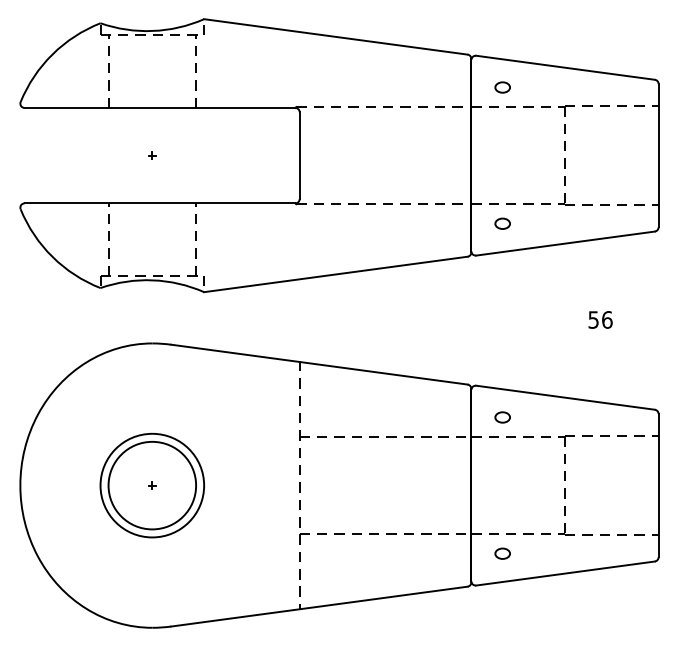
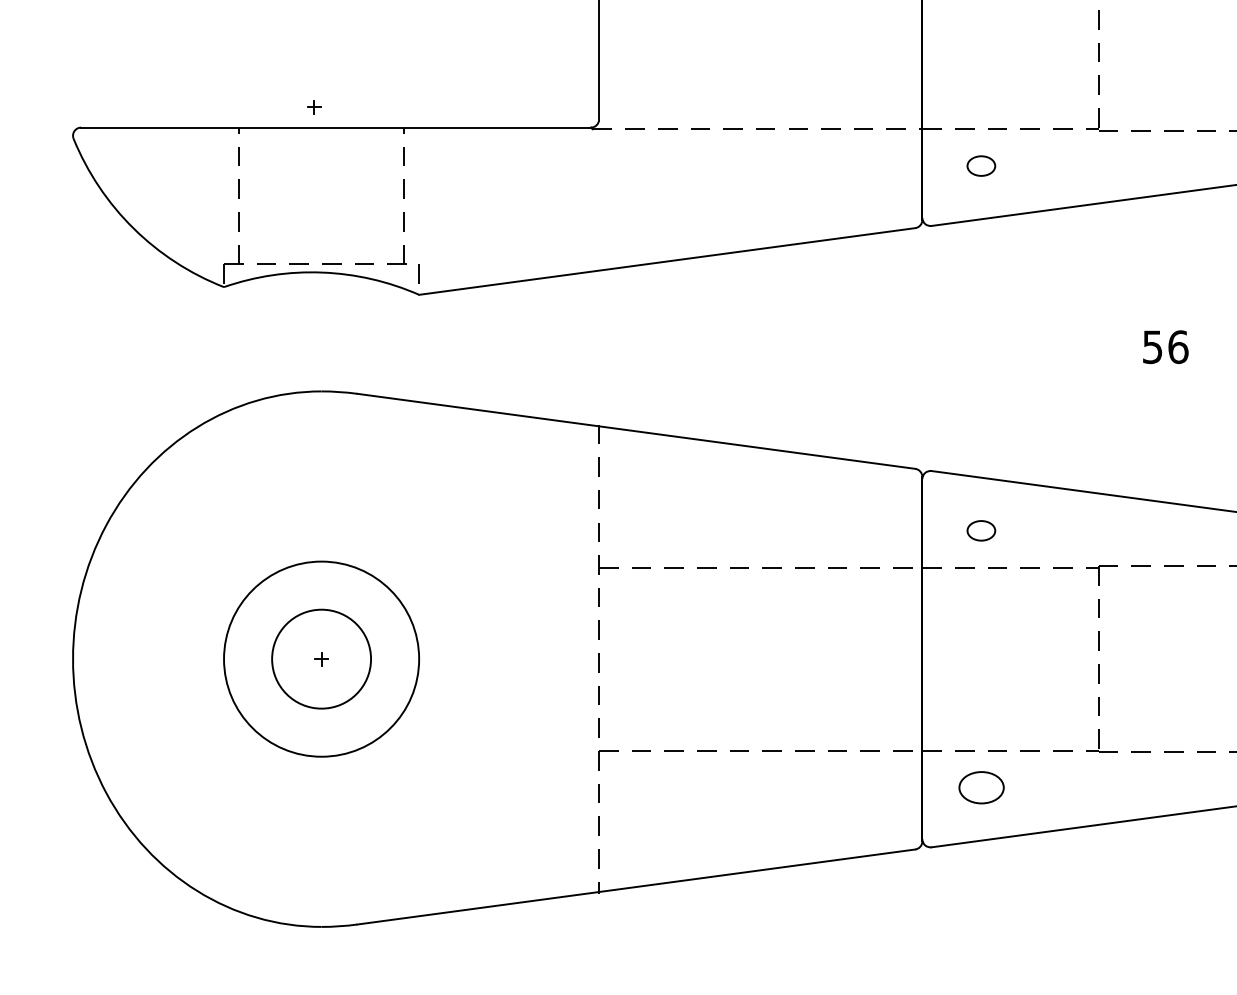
part: (152, 155) -> (314, 107), moved
circle: (152, 485) -> (321, 658), size x0.6
part: (502, 553) -> (980, 786), size x1.6

